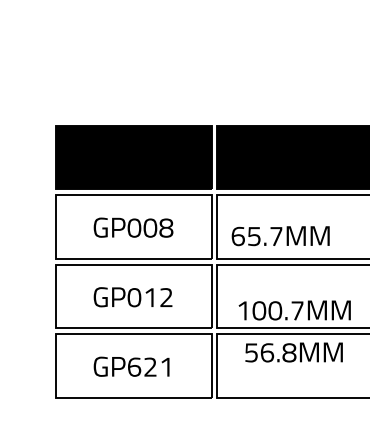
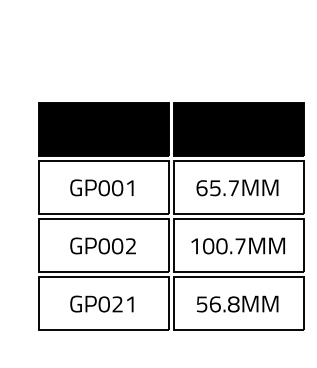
text: (165, 228) -> (130, 188), GP008 -> GP001
text: (280, 235) -> (237, 187), moved
text: (150, 297) -> (117, 246), GP012 -> GP002
text: (293, 309) -> (237, 245), moved
text: (293, 351) -> (237, 303), moved
text: (133, 367) -> (103, 304), GP621 -> GP021

